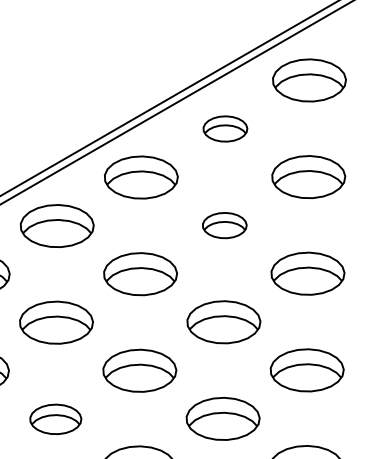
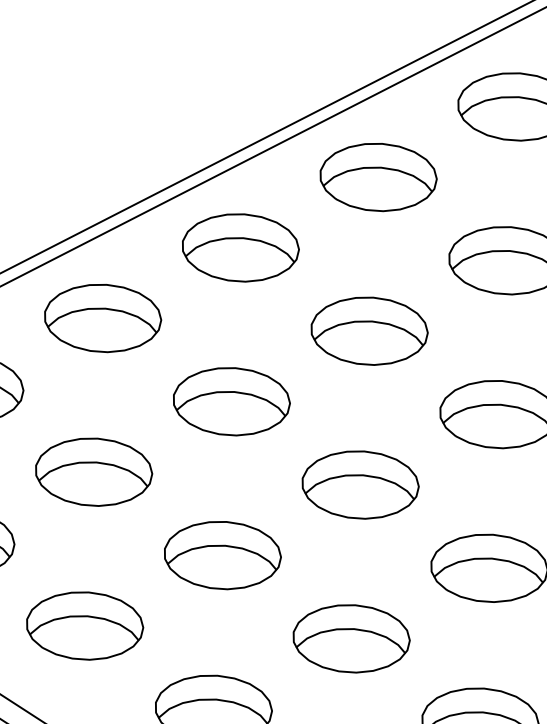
part: (225, 128) -> (378, 176), size x1.67
part: (224, 225) -> (369, 330), size x1.67
part: (55, 419) -> (84, 626), size x1.43

